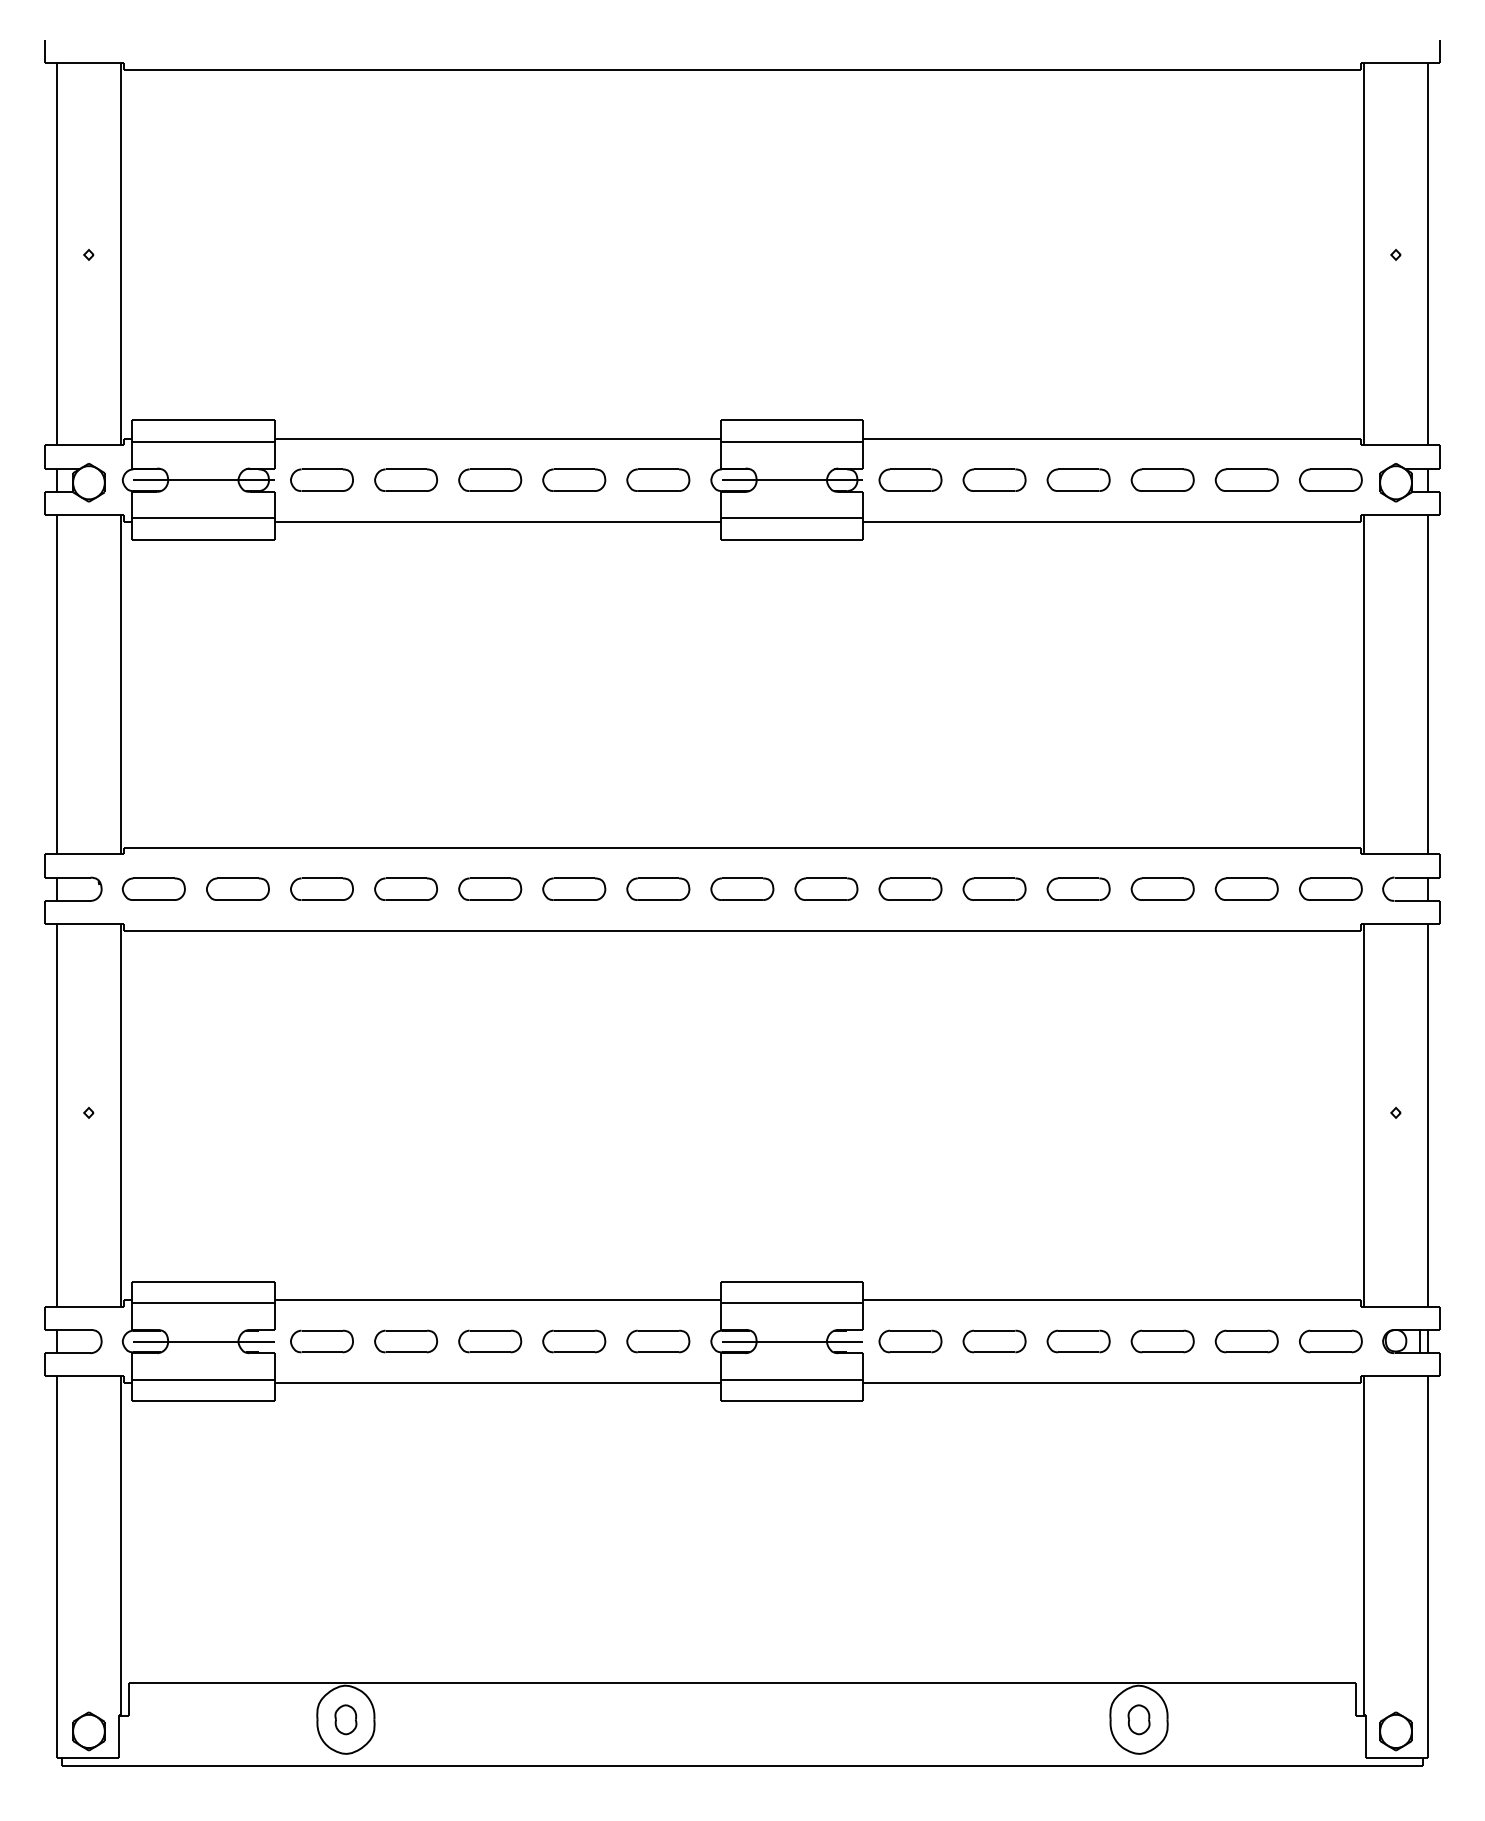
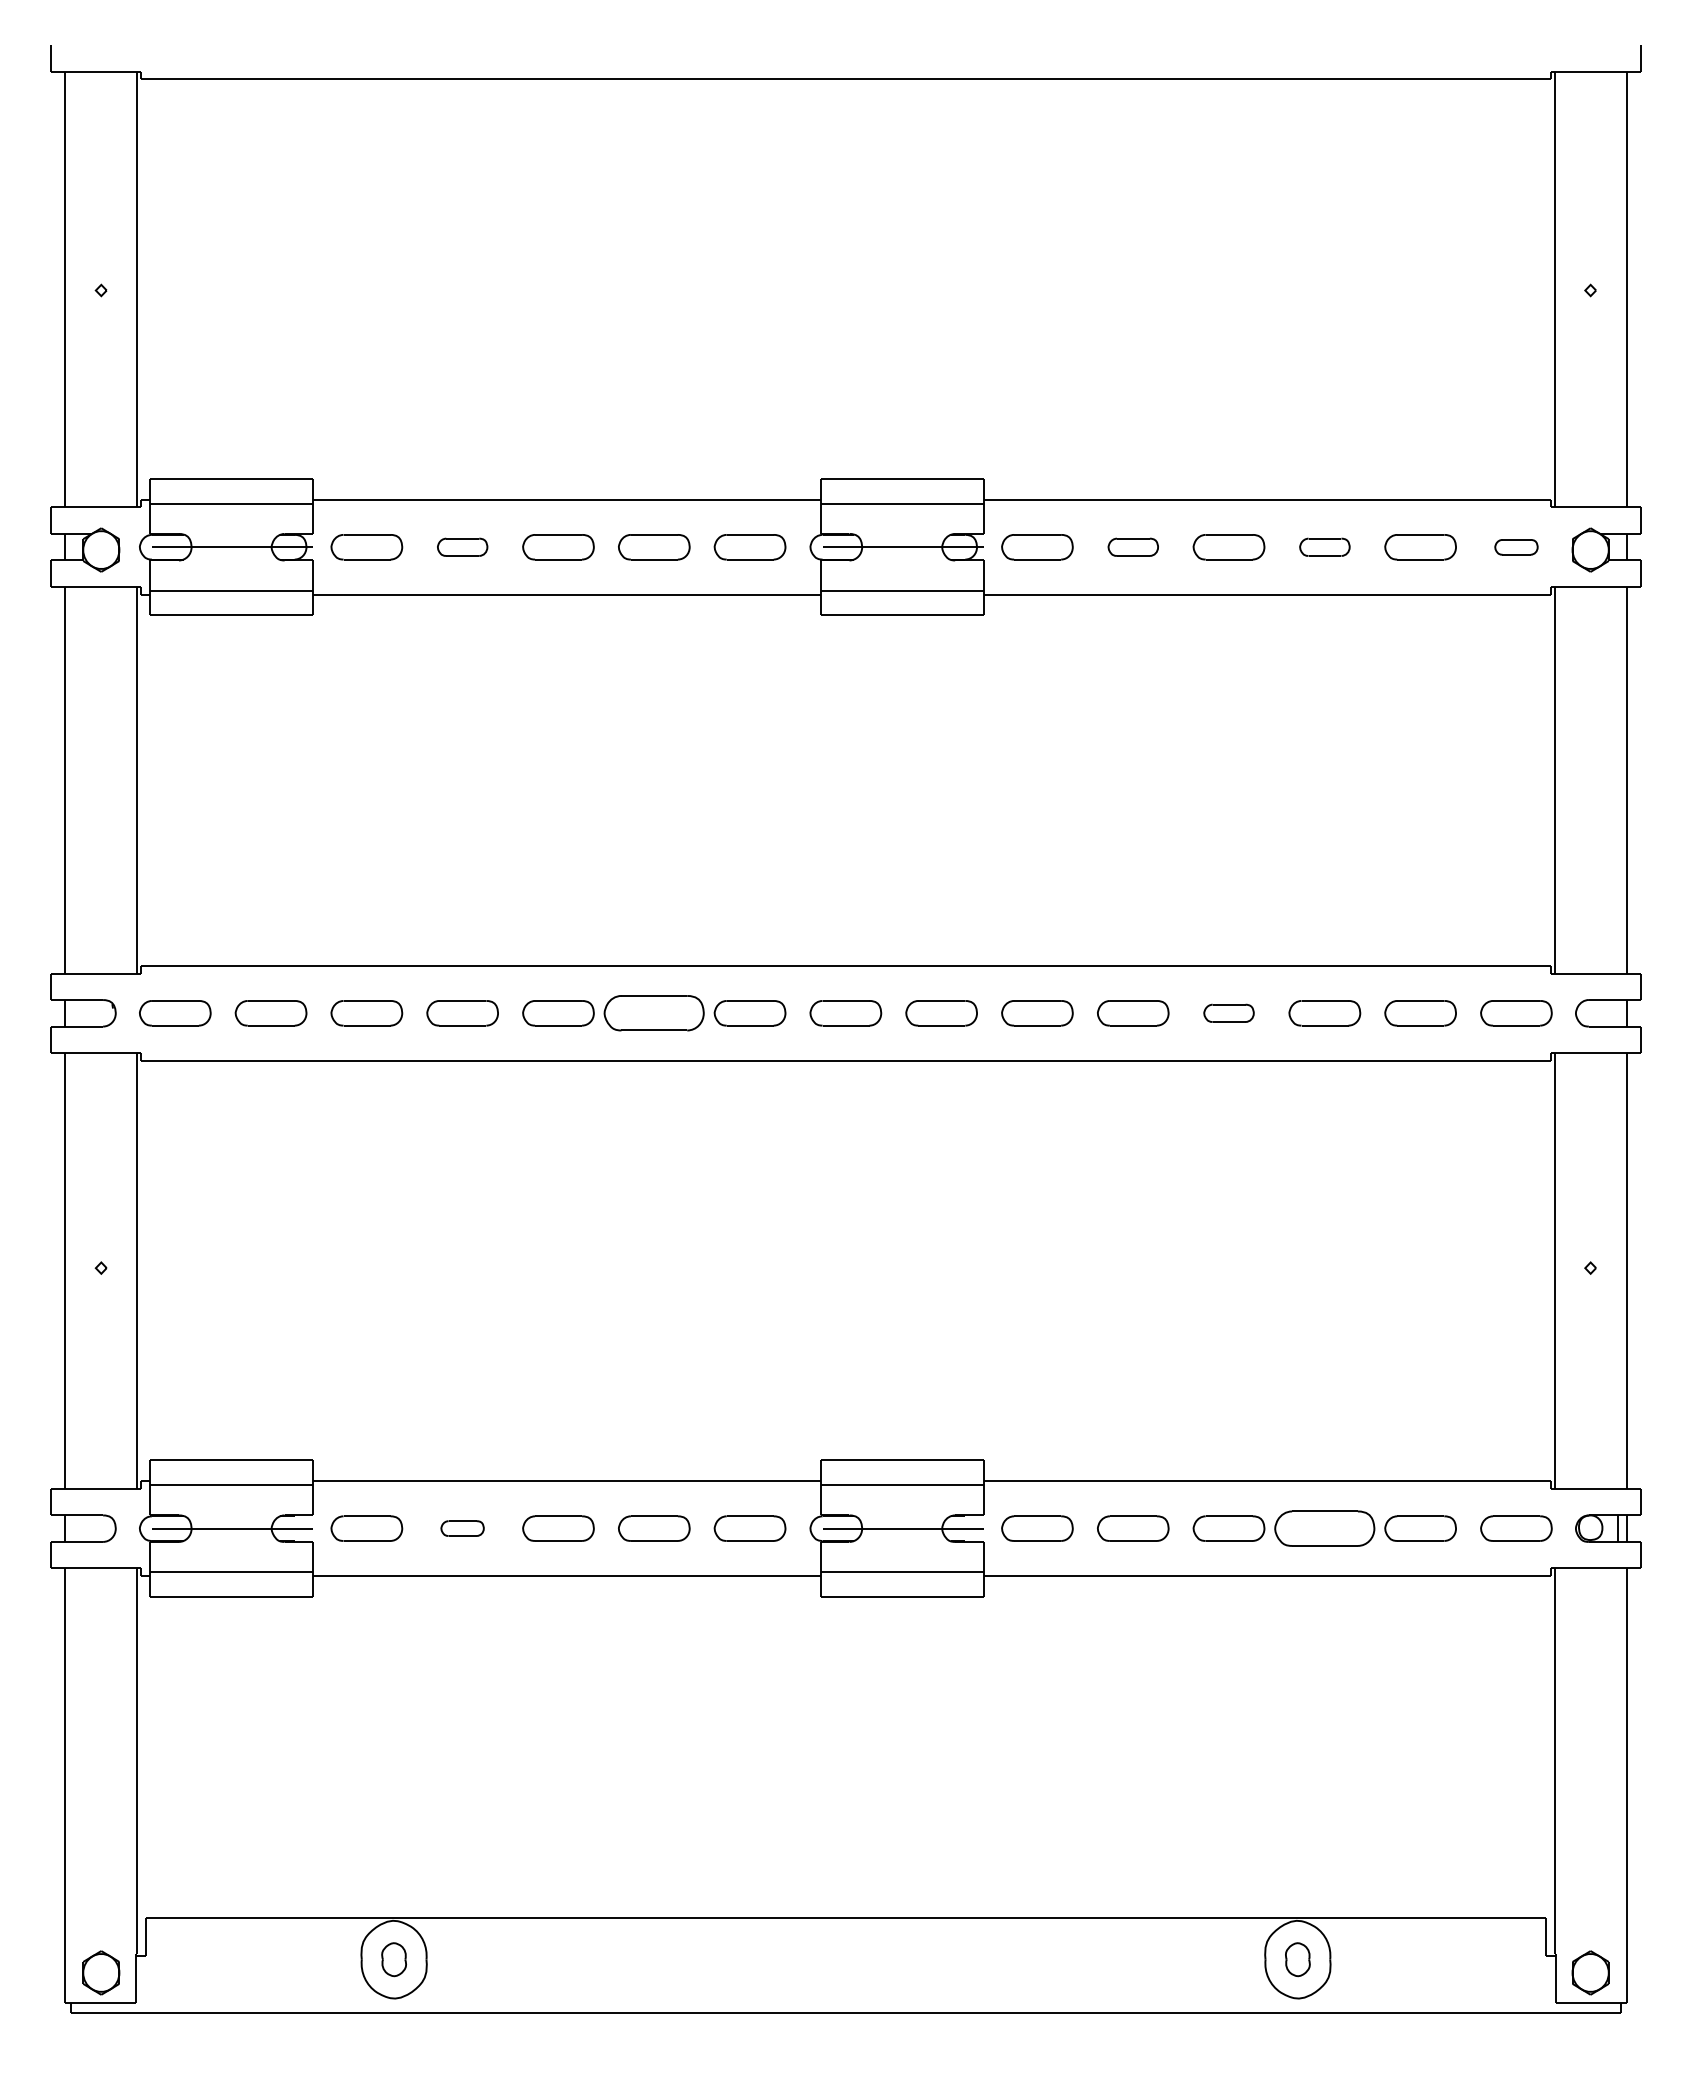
part: (405, 480) -> (462, 547), size x0.7
part: (994, 480) -> (1133, 547), size x0.7
part: (1162, 480) -> (1324, 547), size x0.7
part: (1330, 480) -> (1516, 547), size x0.6
part: (574, 889) -> (654, 1013), size x1.4
part: (1078, 889) -> (1228, 1013), size x0.7
part: (405, 1341) -> (462, 1528), size x0.6
part: (1162, 1341) -> (1324, 1528), size x1.4

